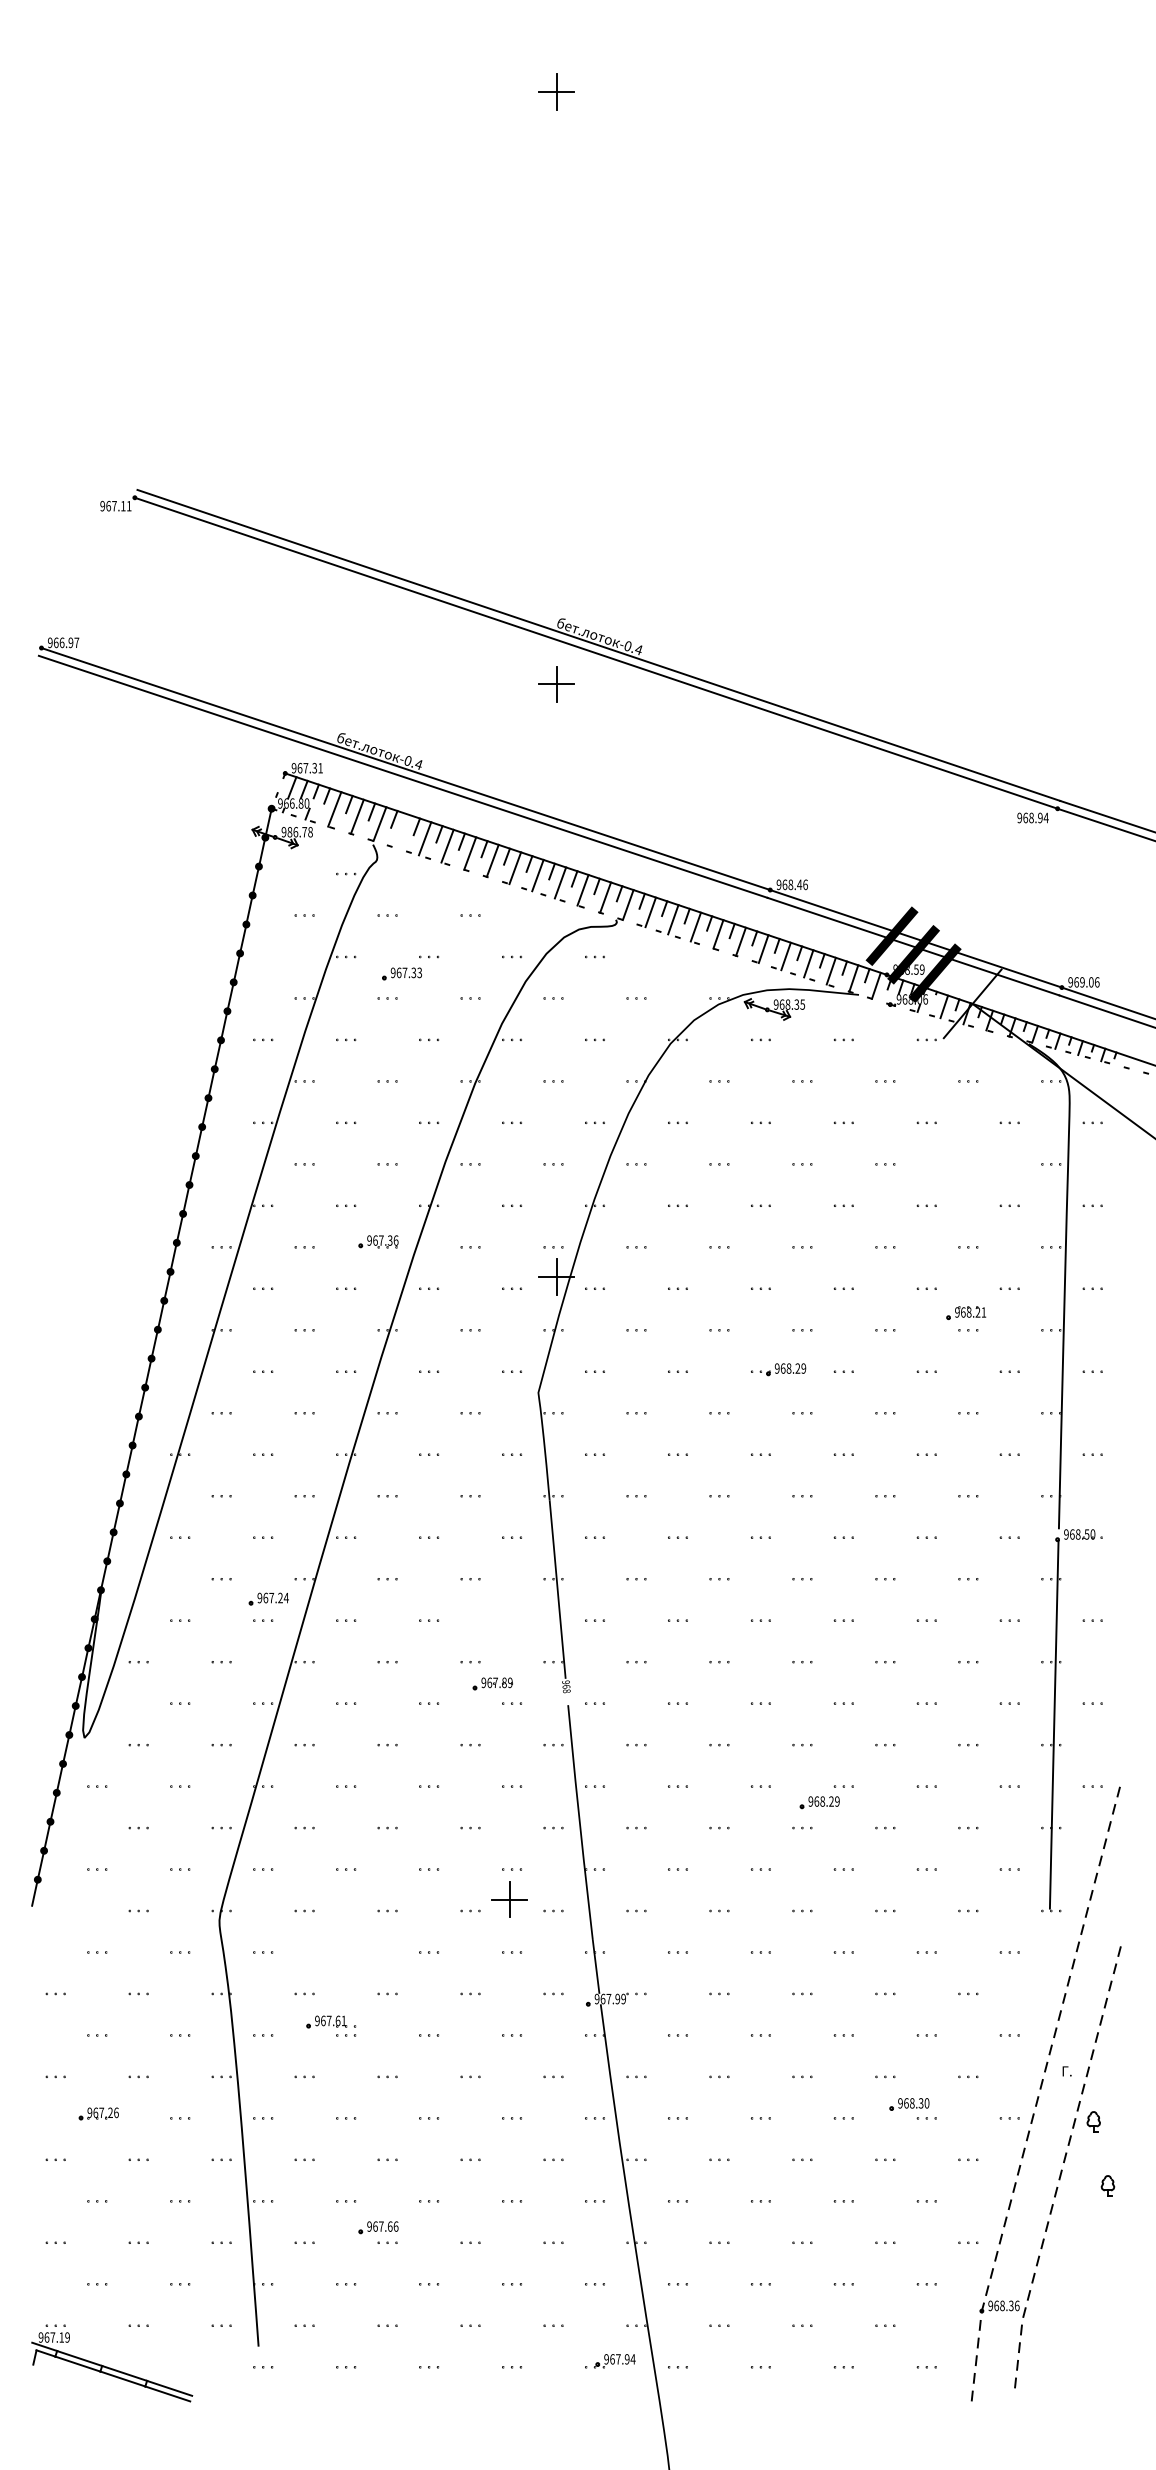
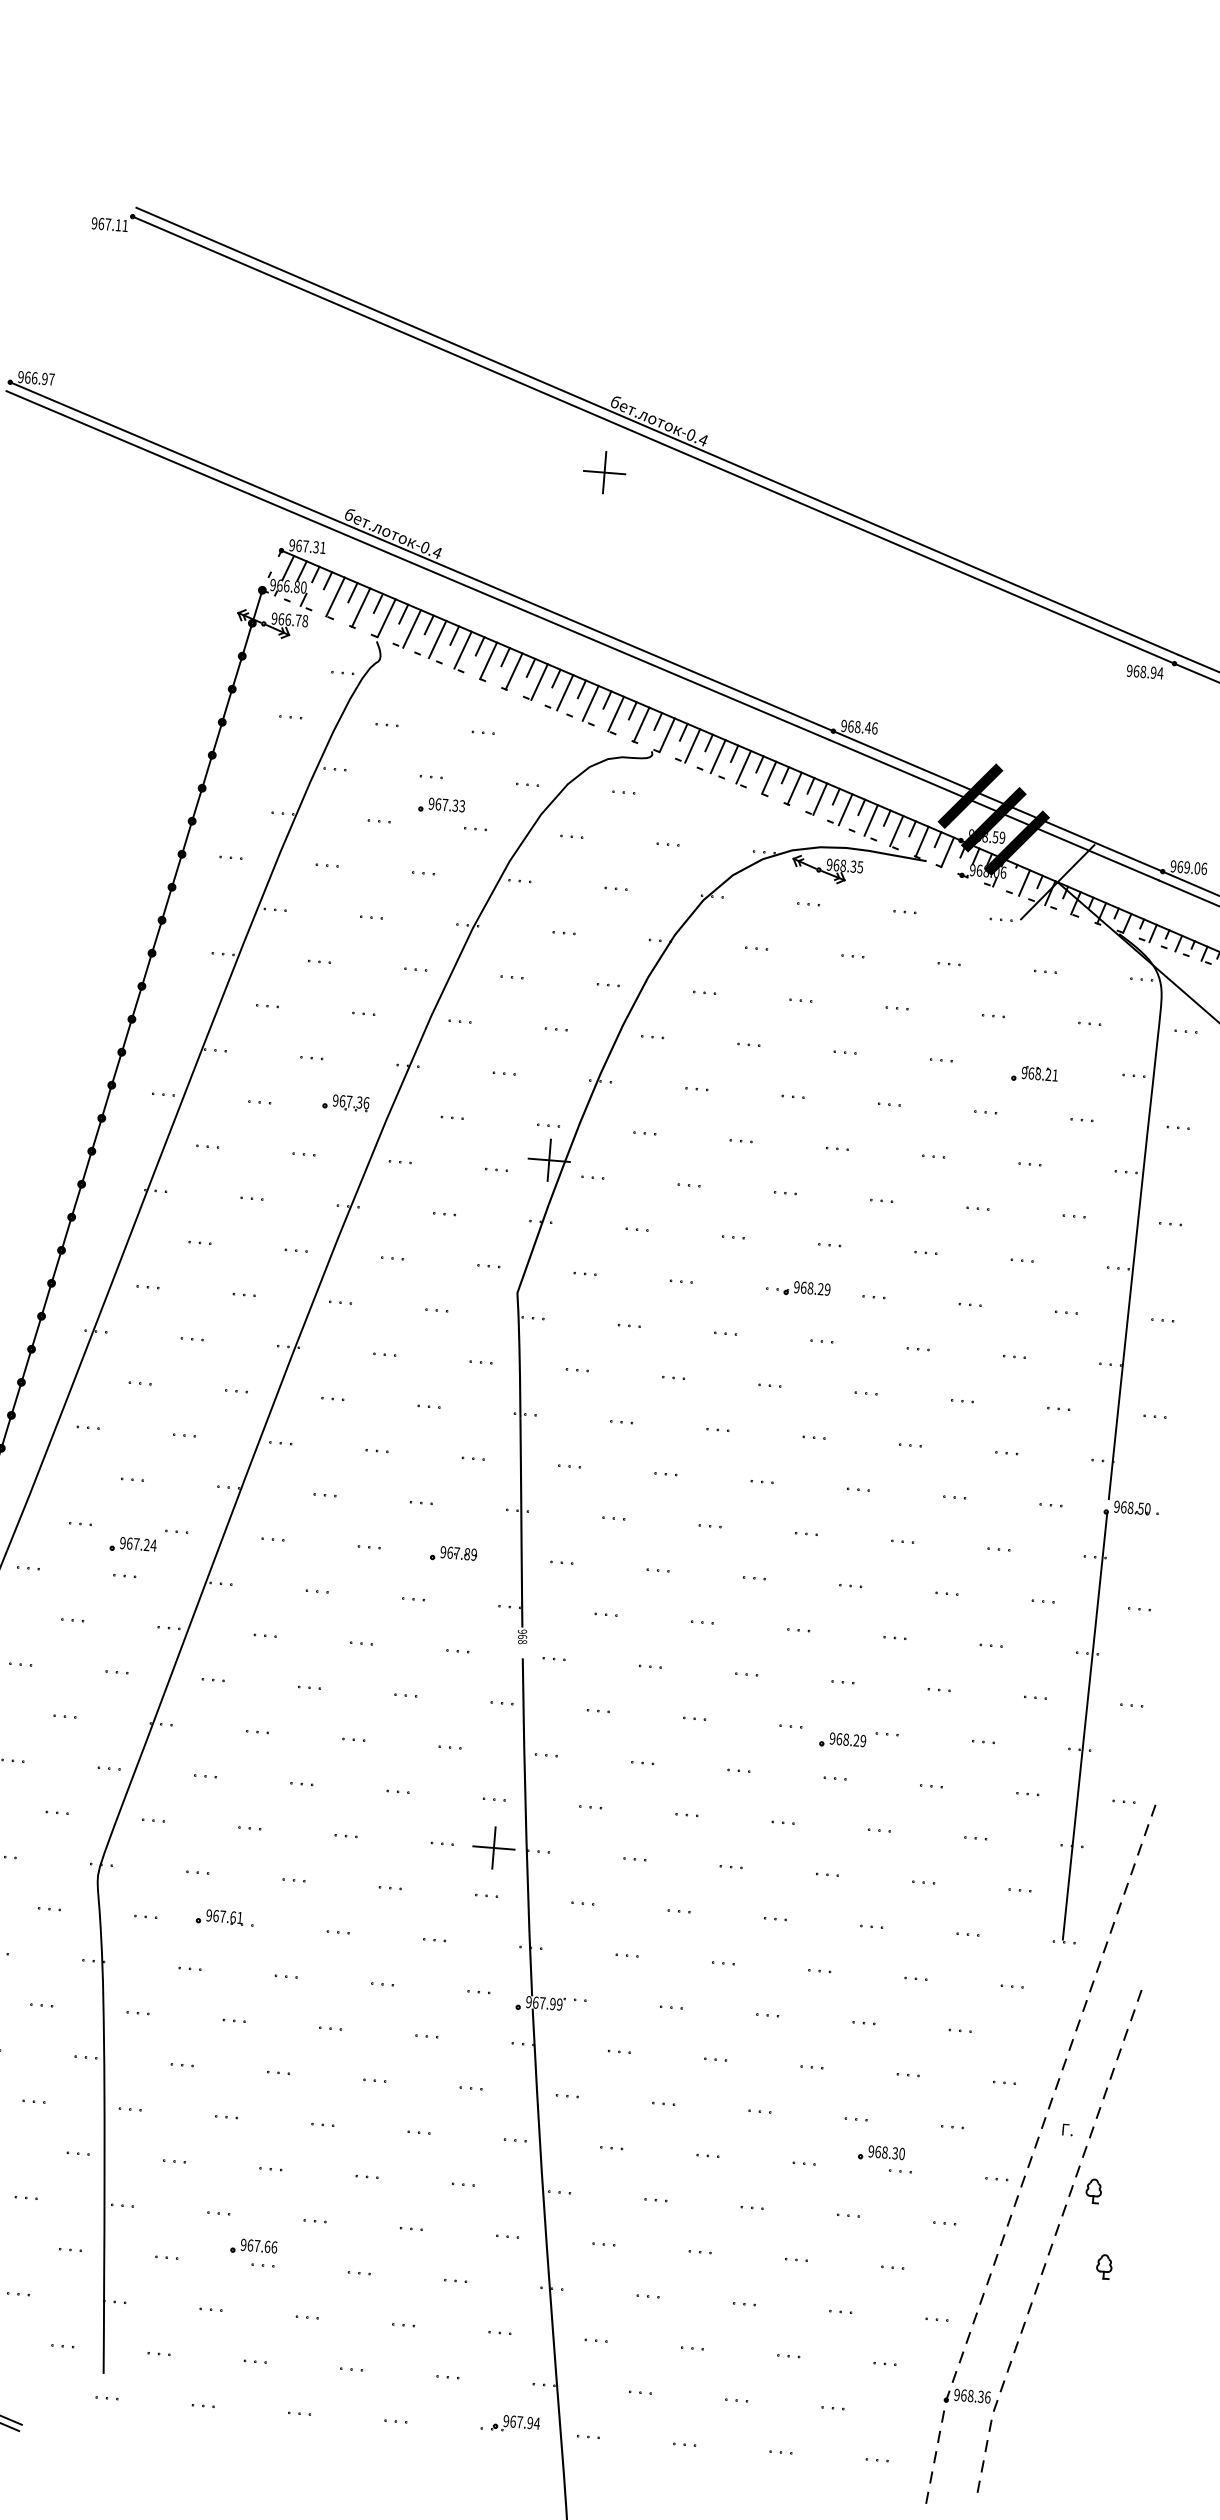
line: (402, 831) -> (412, 628), added
text: (289, 832) -> (280, 619), 986.78 -> 966.78
part: (401, 973) -> (441, 805), moved
part: (966, 1312) -> (1035, 1073), moved
part: (268, 1598) -> (132, 1544), moved
part: (492, 1683) -> (453, 1553), moved
part: (819, 1802) -> (842, 1740), moved
part: (509, 1899) -> (493, 1847), moved
part: (331, 2021) -> (225, 1917), moved

